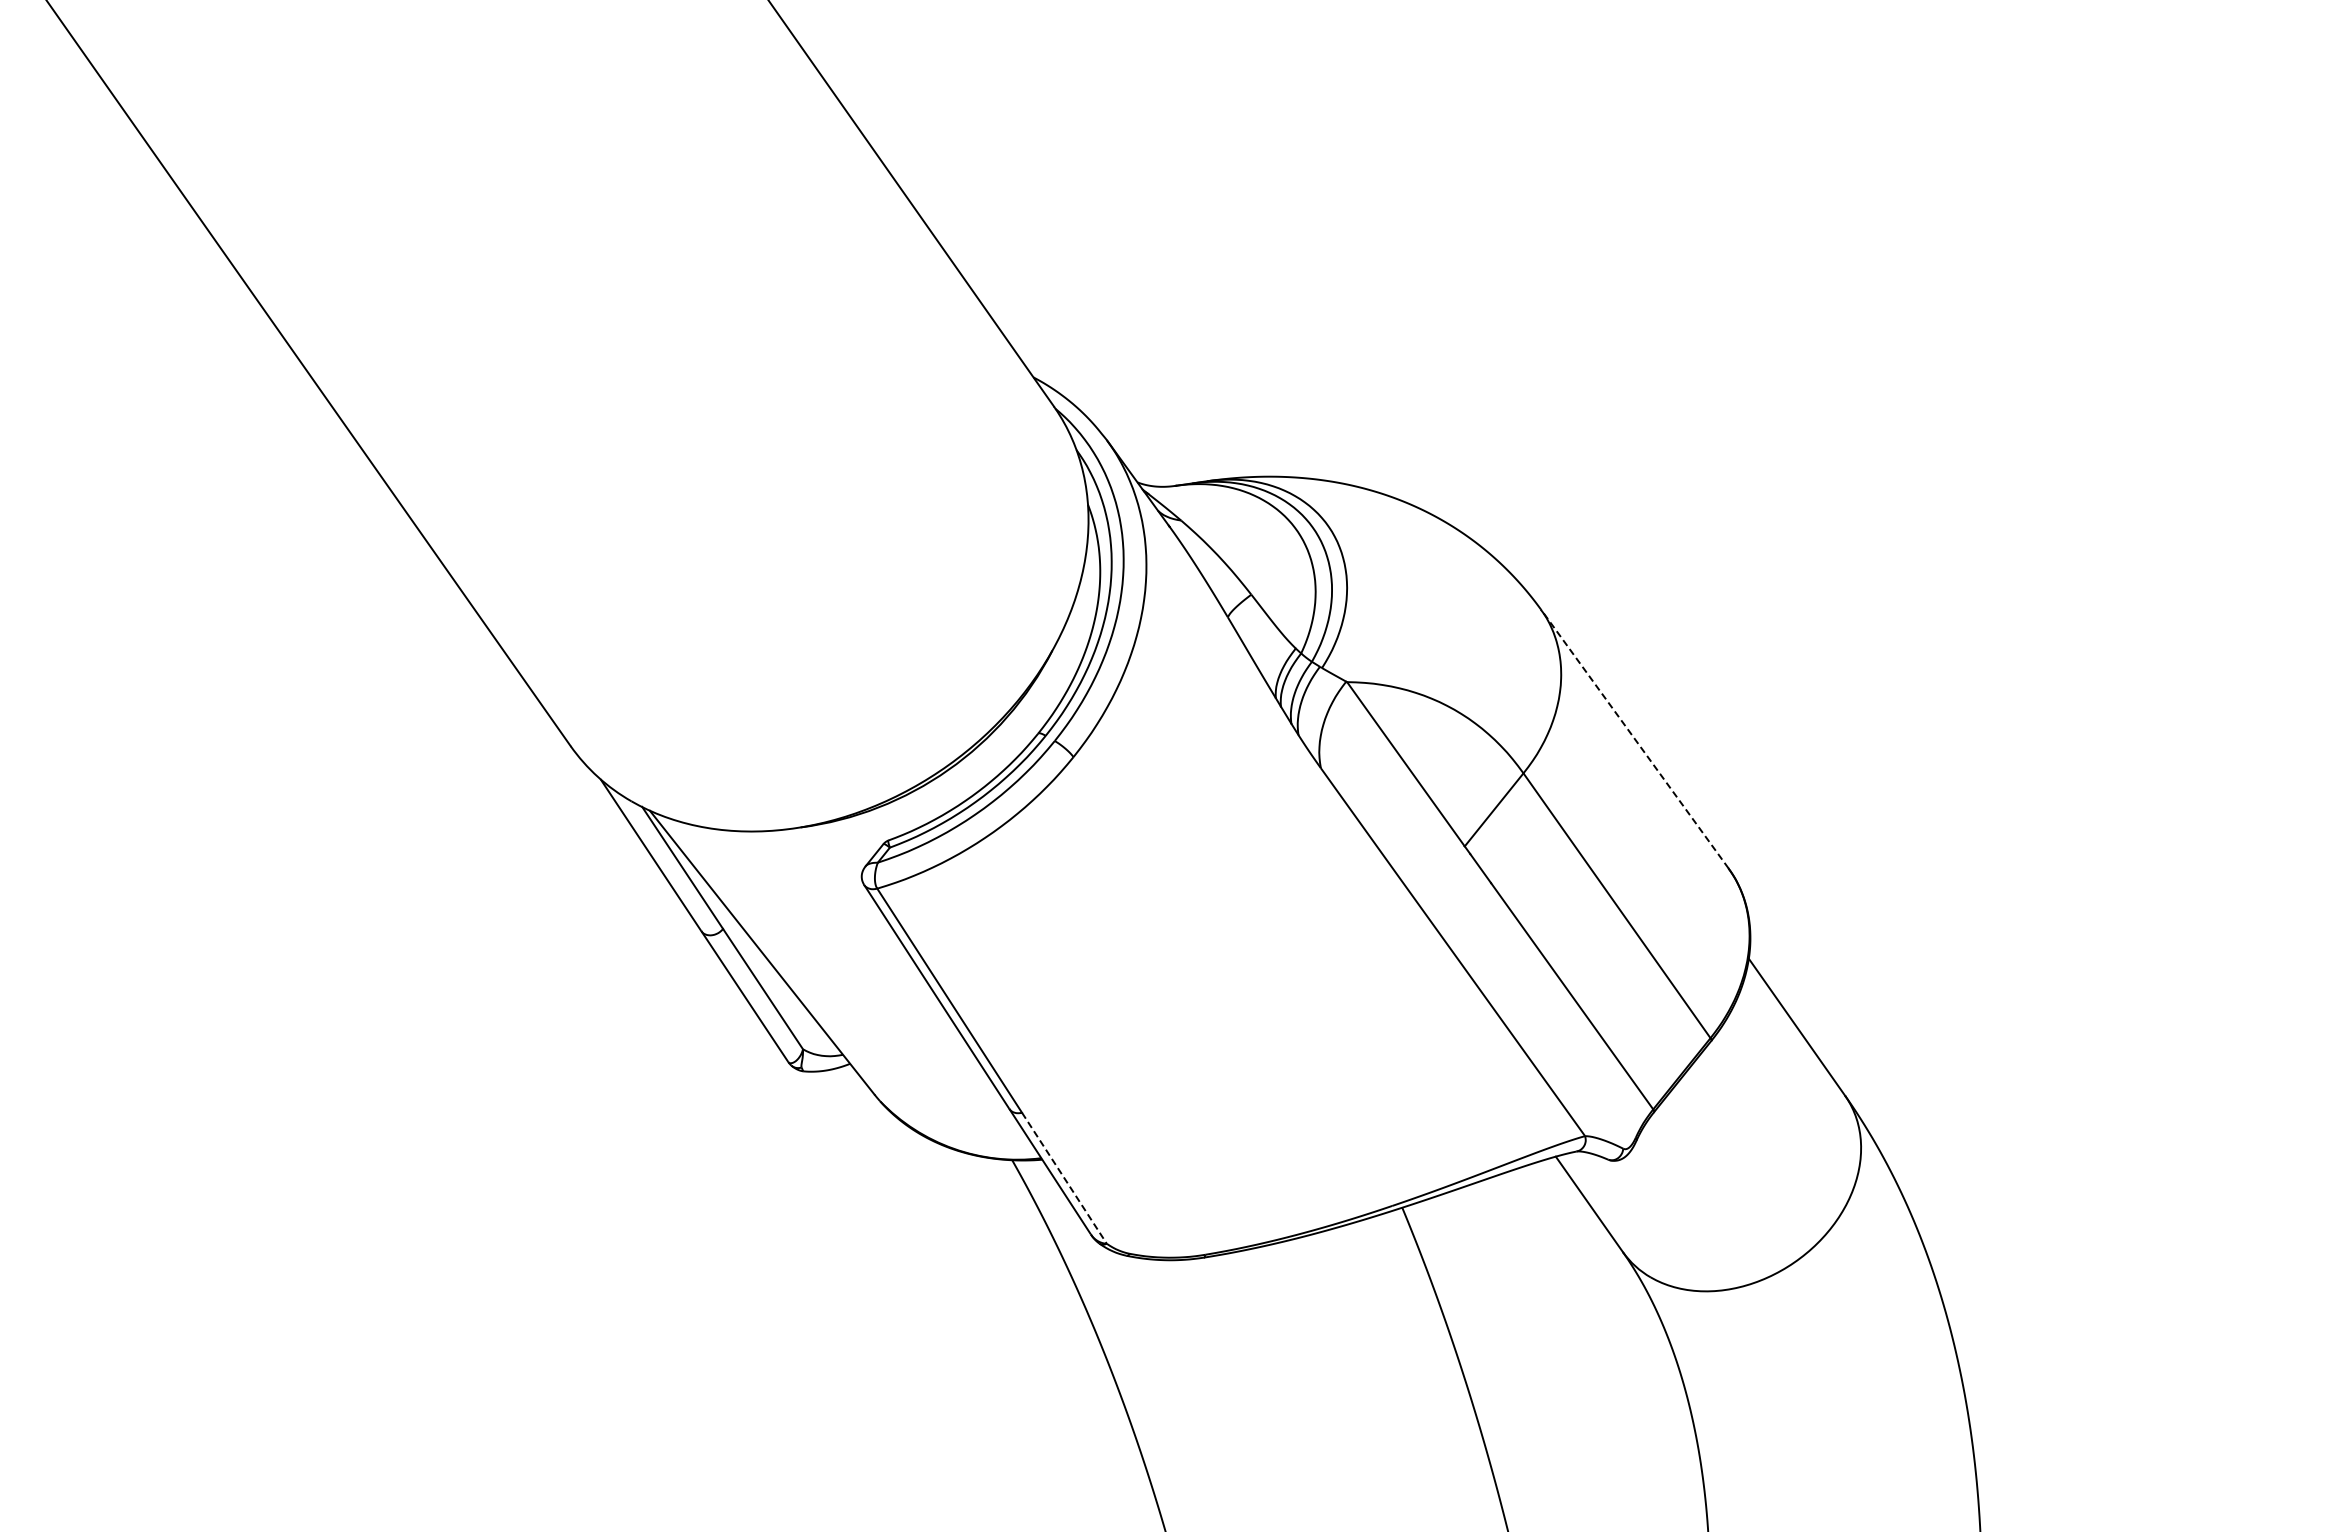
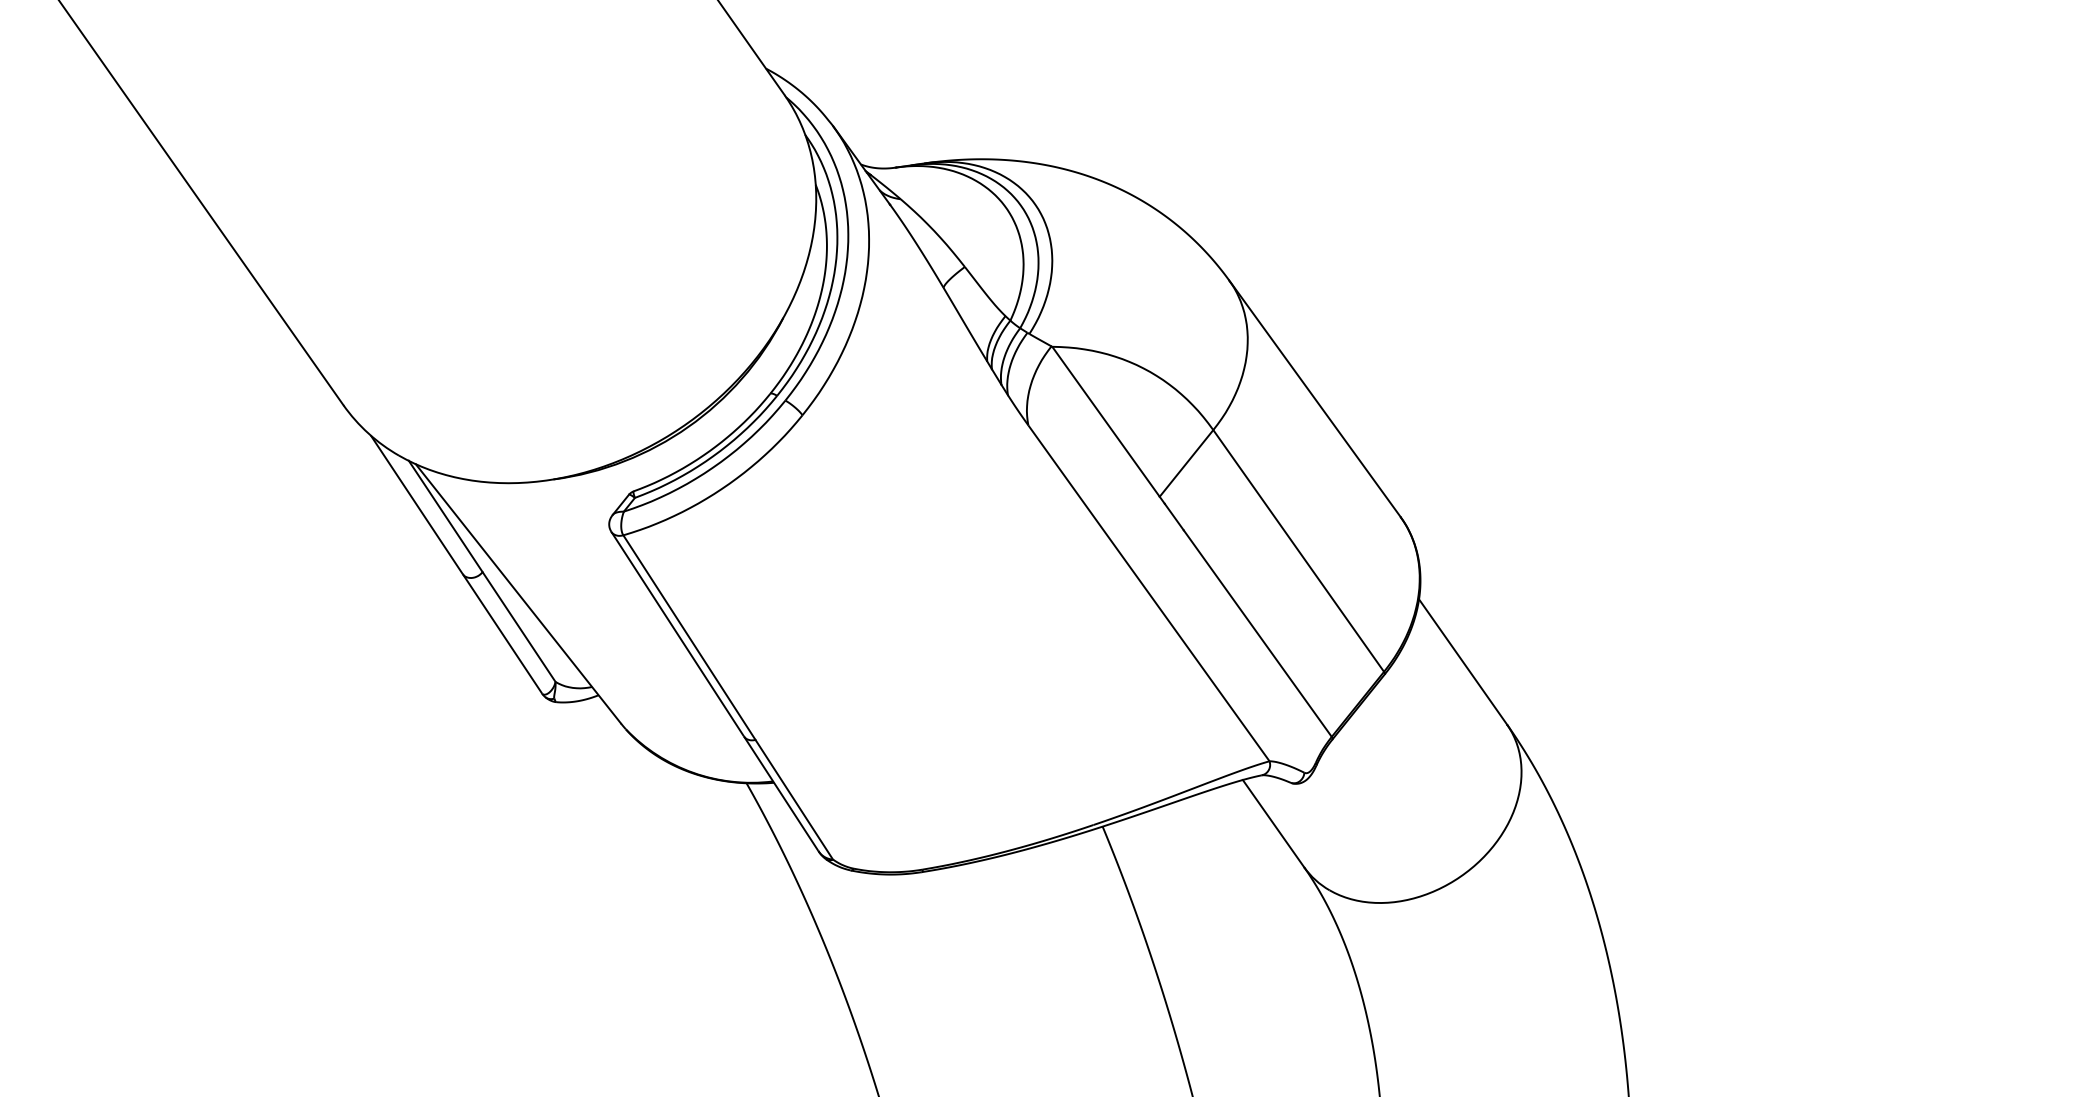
line: (1634, 739) -> (1314, 399), dashed -> solid
line: (1064, 1178) -> (794, 799), dashed -> solid

